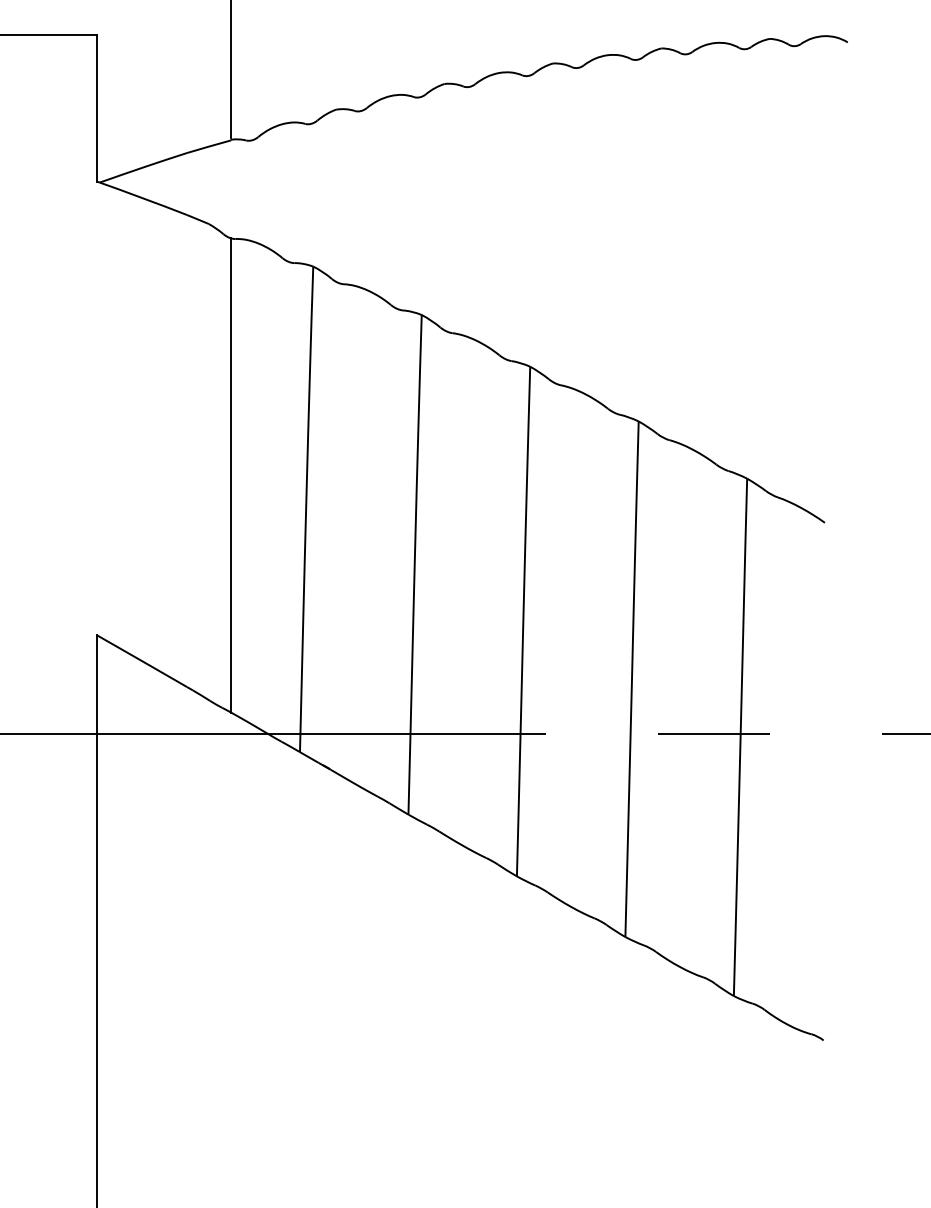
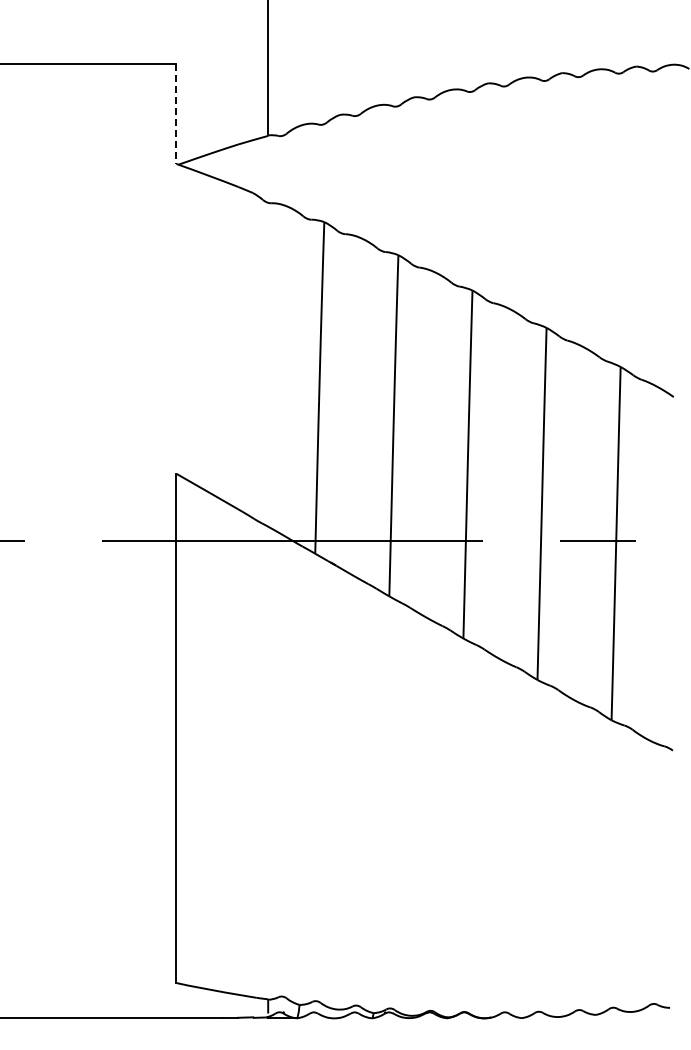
line: (96, 109) -> (176, 114), solid -> dashed
line: (231, 475) -> (268, 364), removed

